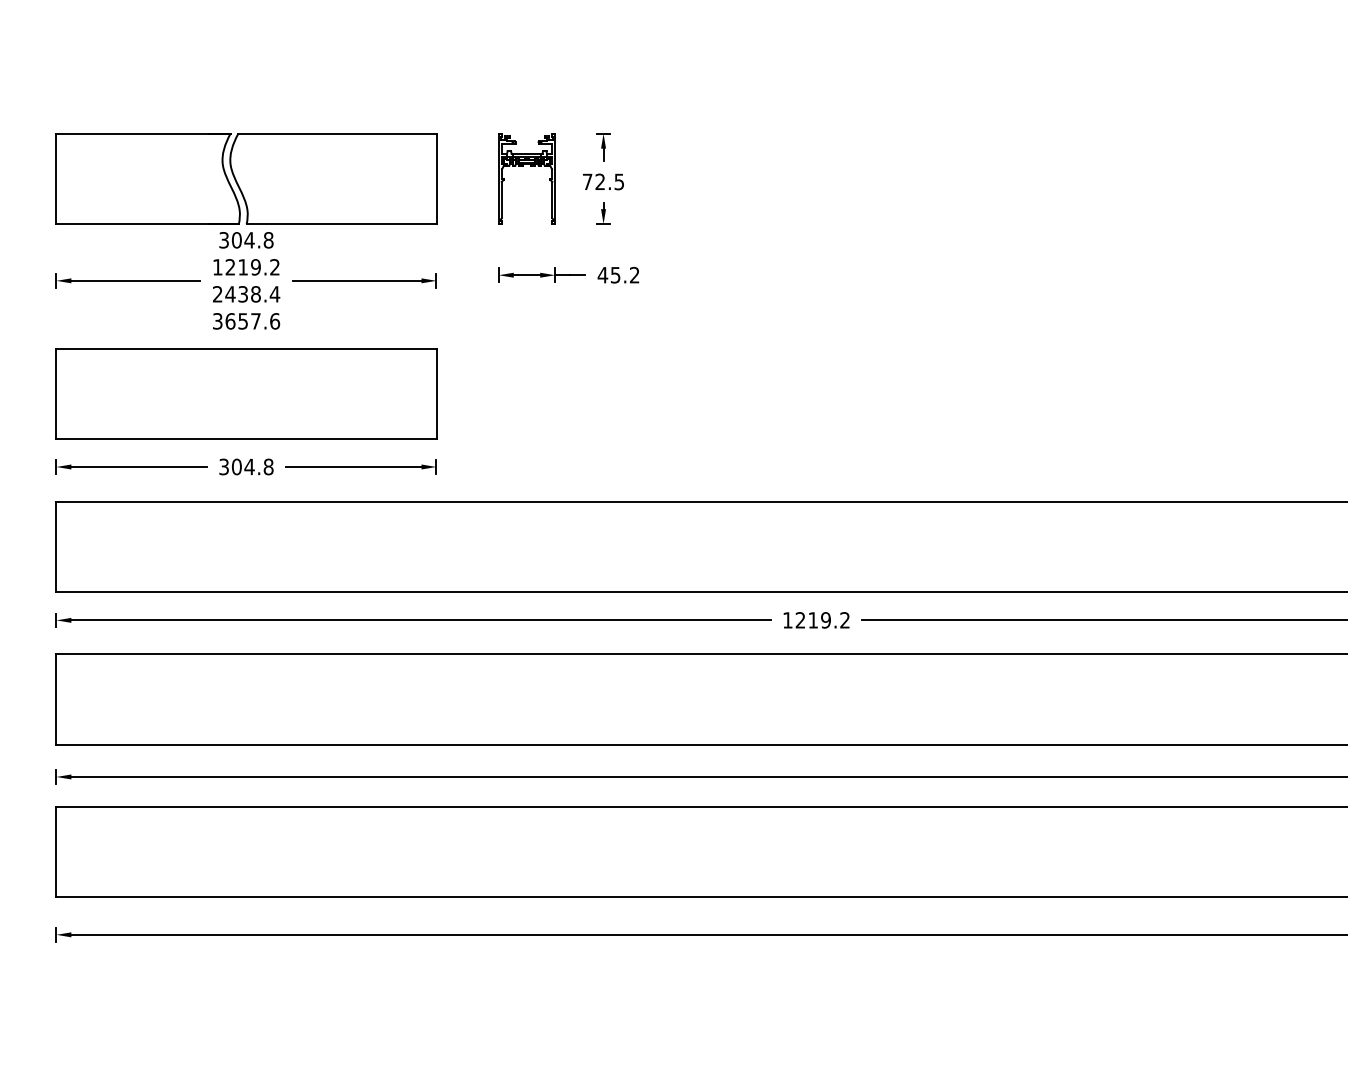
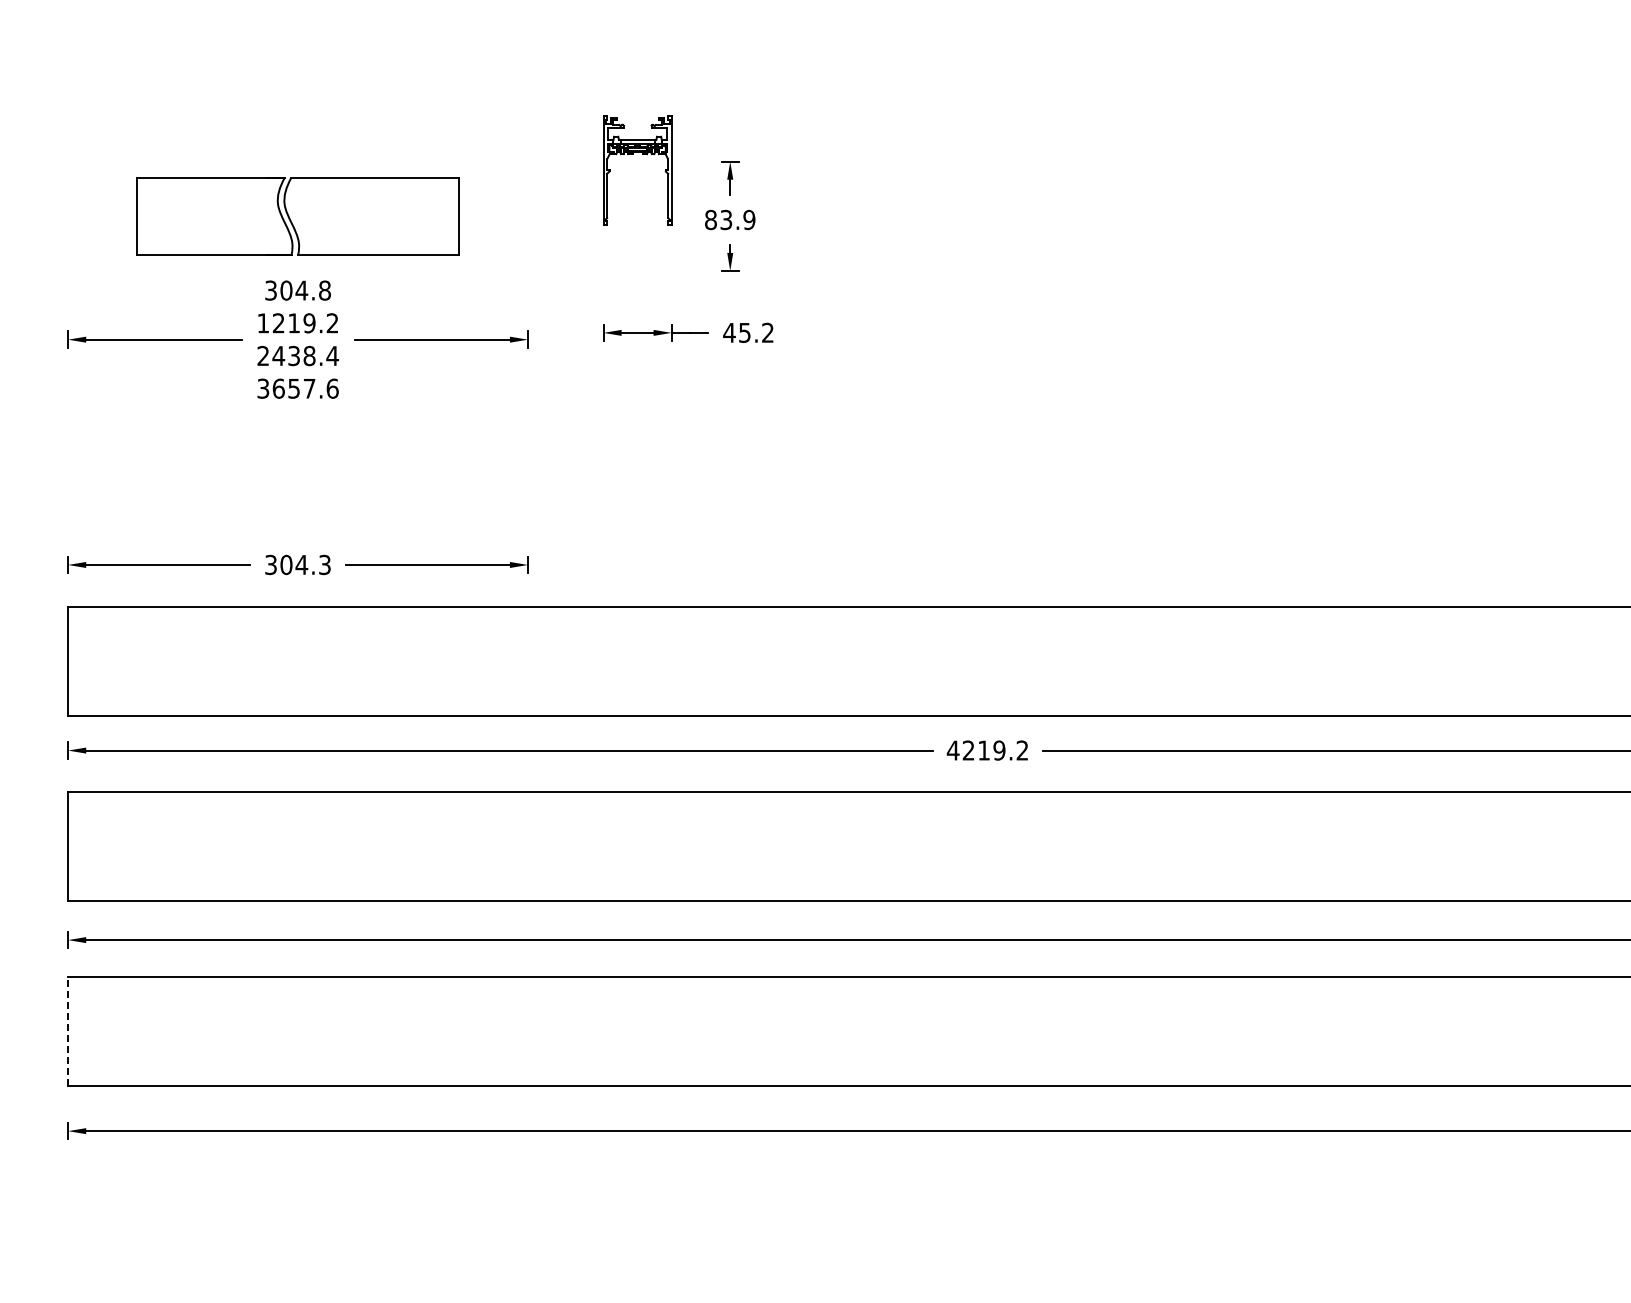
part: (523, 165) -> (633, 154), moved
part: (245, 179) -> (297, 216), size x0.7
text: (603, 181) -> (730, 219), 72.5 -> 83.9
part: (245, 393) -> (297, 476), removed
text: (268, 467) -> (324, 565), 304.8 -> 304.3
text: (787, 620) -> (952, 750), 1219.2 -> 4219.2
line: (56, 852) -> (68, 1031), solid -> dashed

